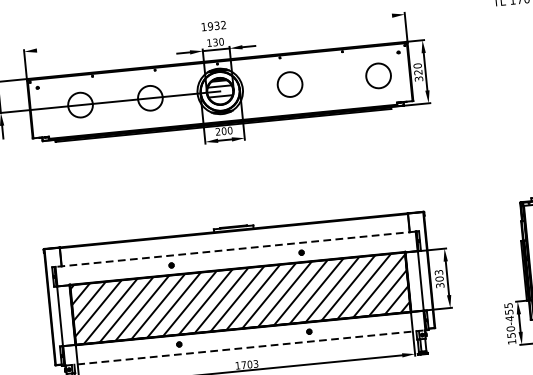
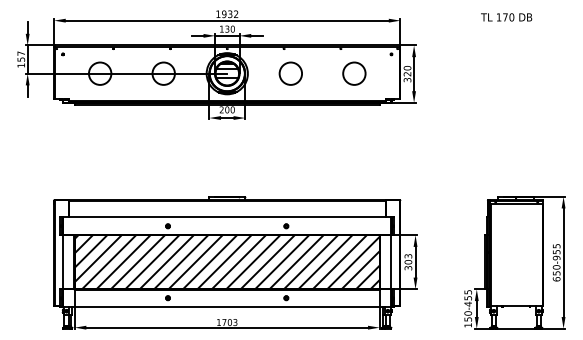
line: (213, 33) -> (226, 20), added
circle: (378, 75) -> (354, 73), moved
line: (235, 249) -> (227, 217), dashed -> solid
line: (245, 348) -> (227, 307), dashed -> solid

